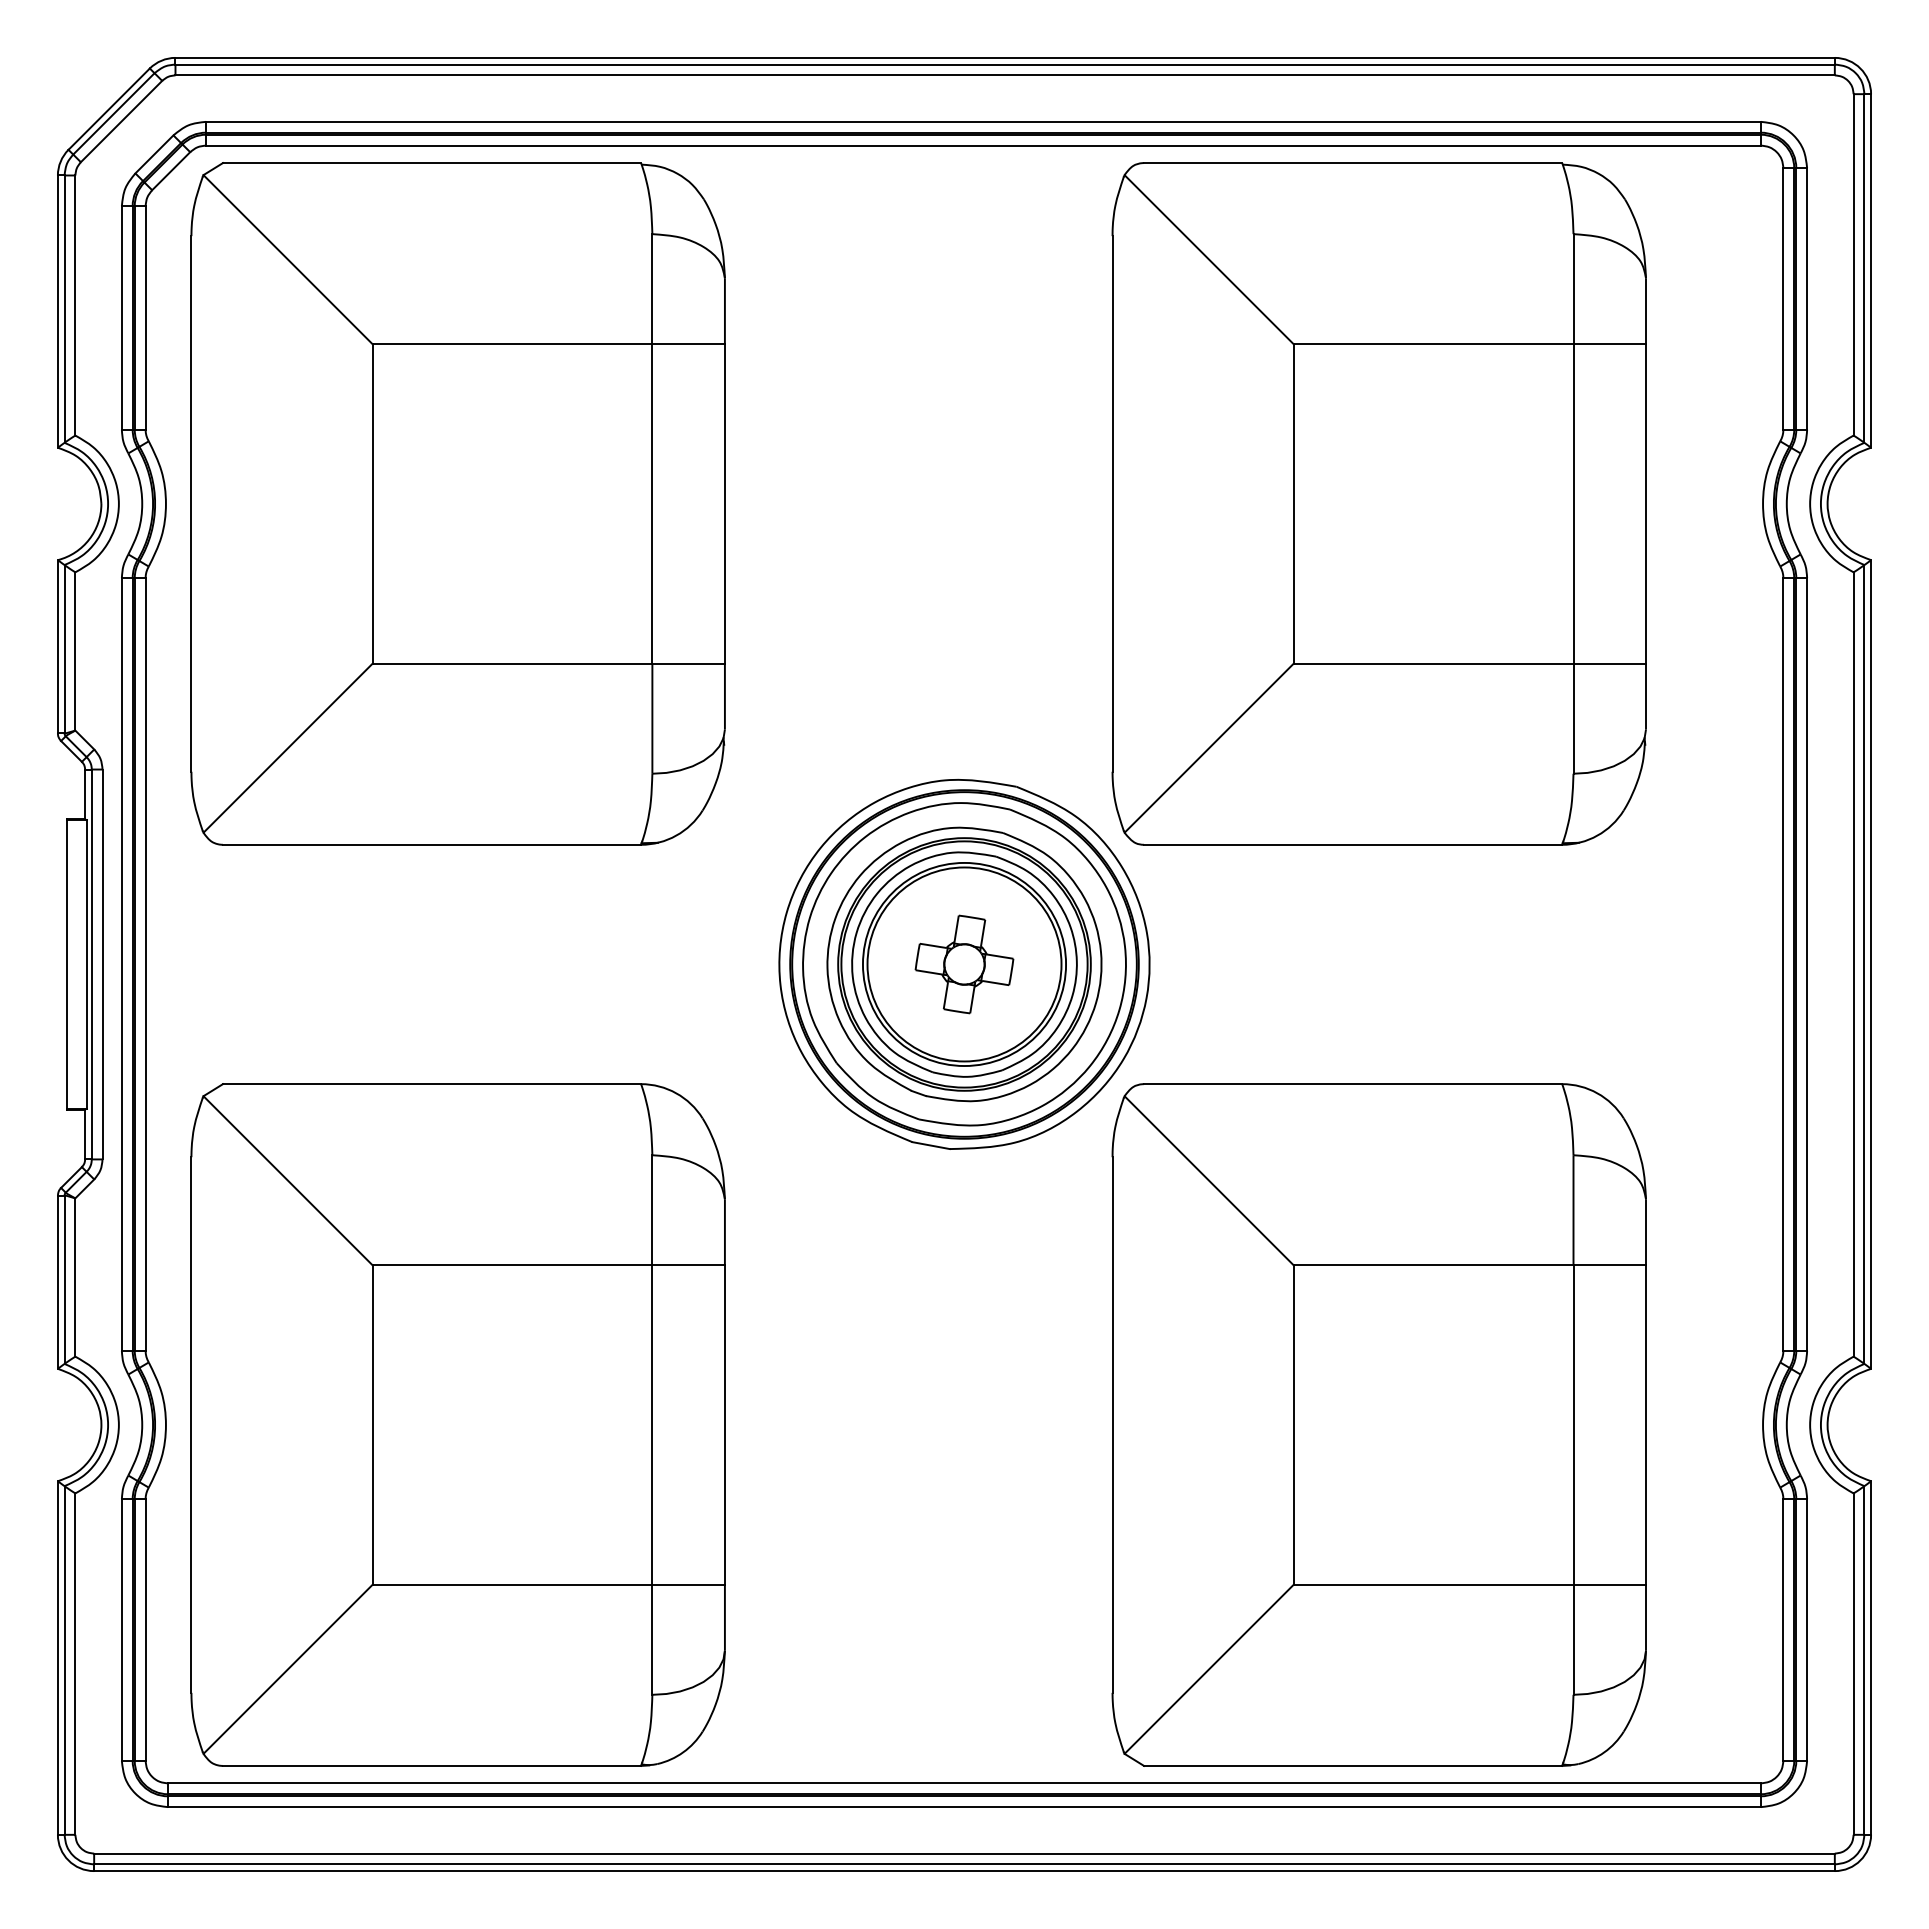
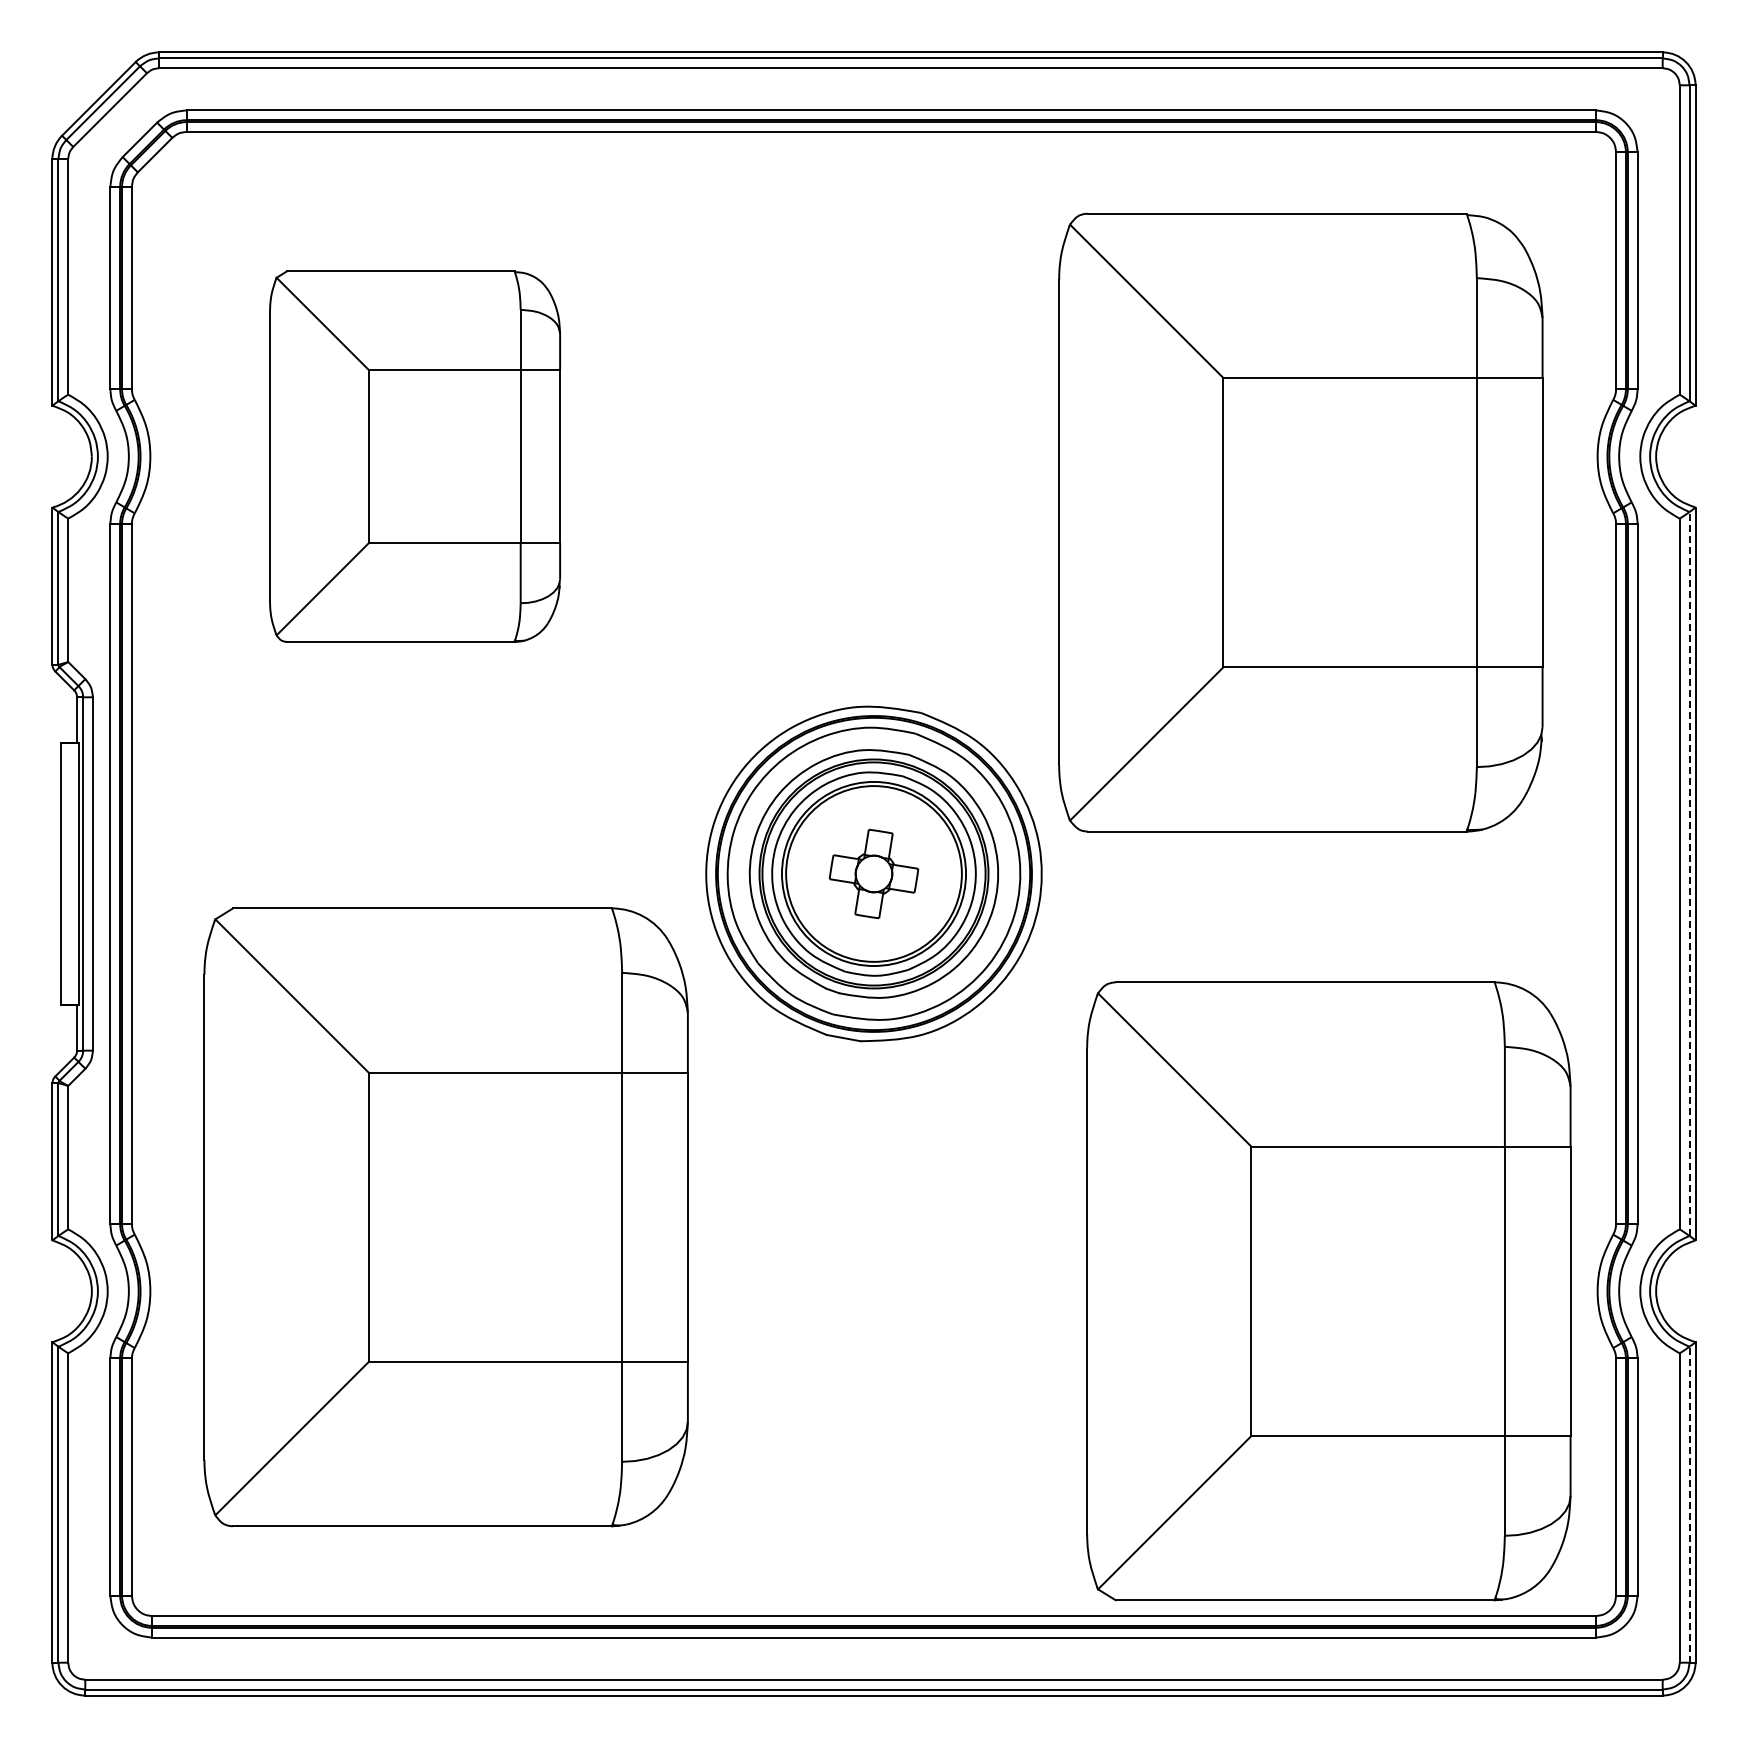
part: (457, 503) -> (414, 456), size x0.6
part: (1378, 503) -> (1300, 522), moved
line: (1864, 963) -> (1689, 873), solid -> dashed
part: (457, 1425) -> (445, 1217), moved
part: (1378, 1425) -> (1328, 1291), moved
line: (1864, 1660) -> (1689, 1504), solid -> dashed

